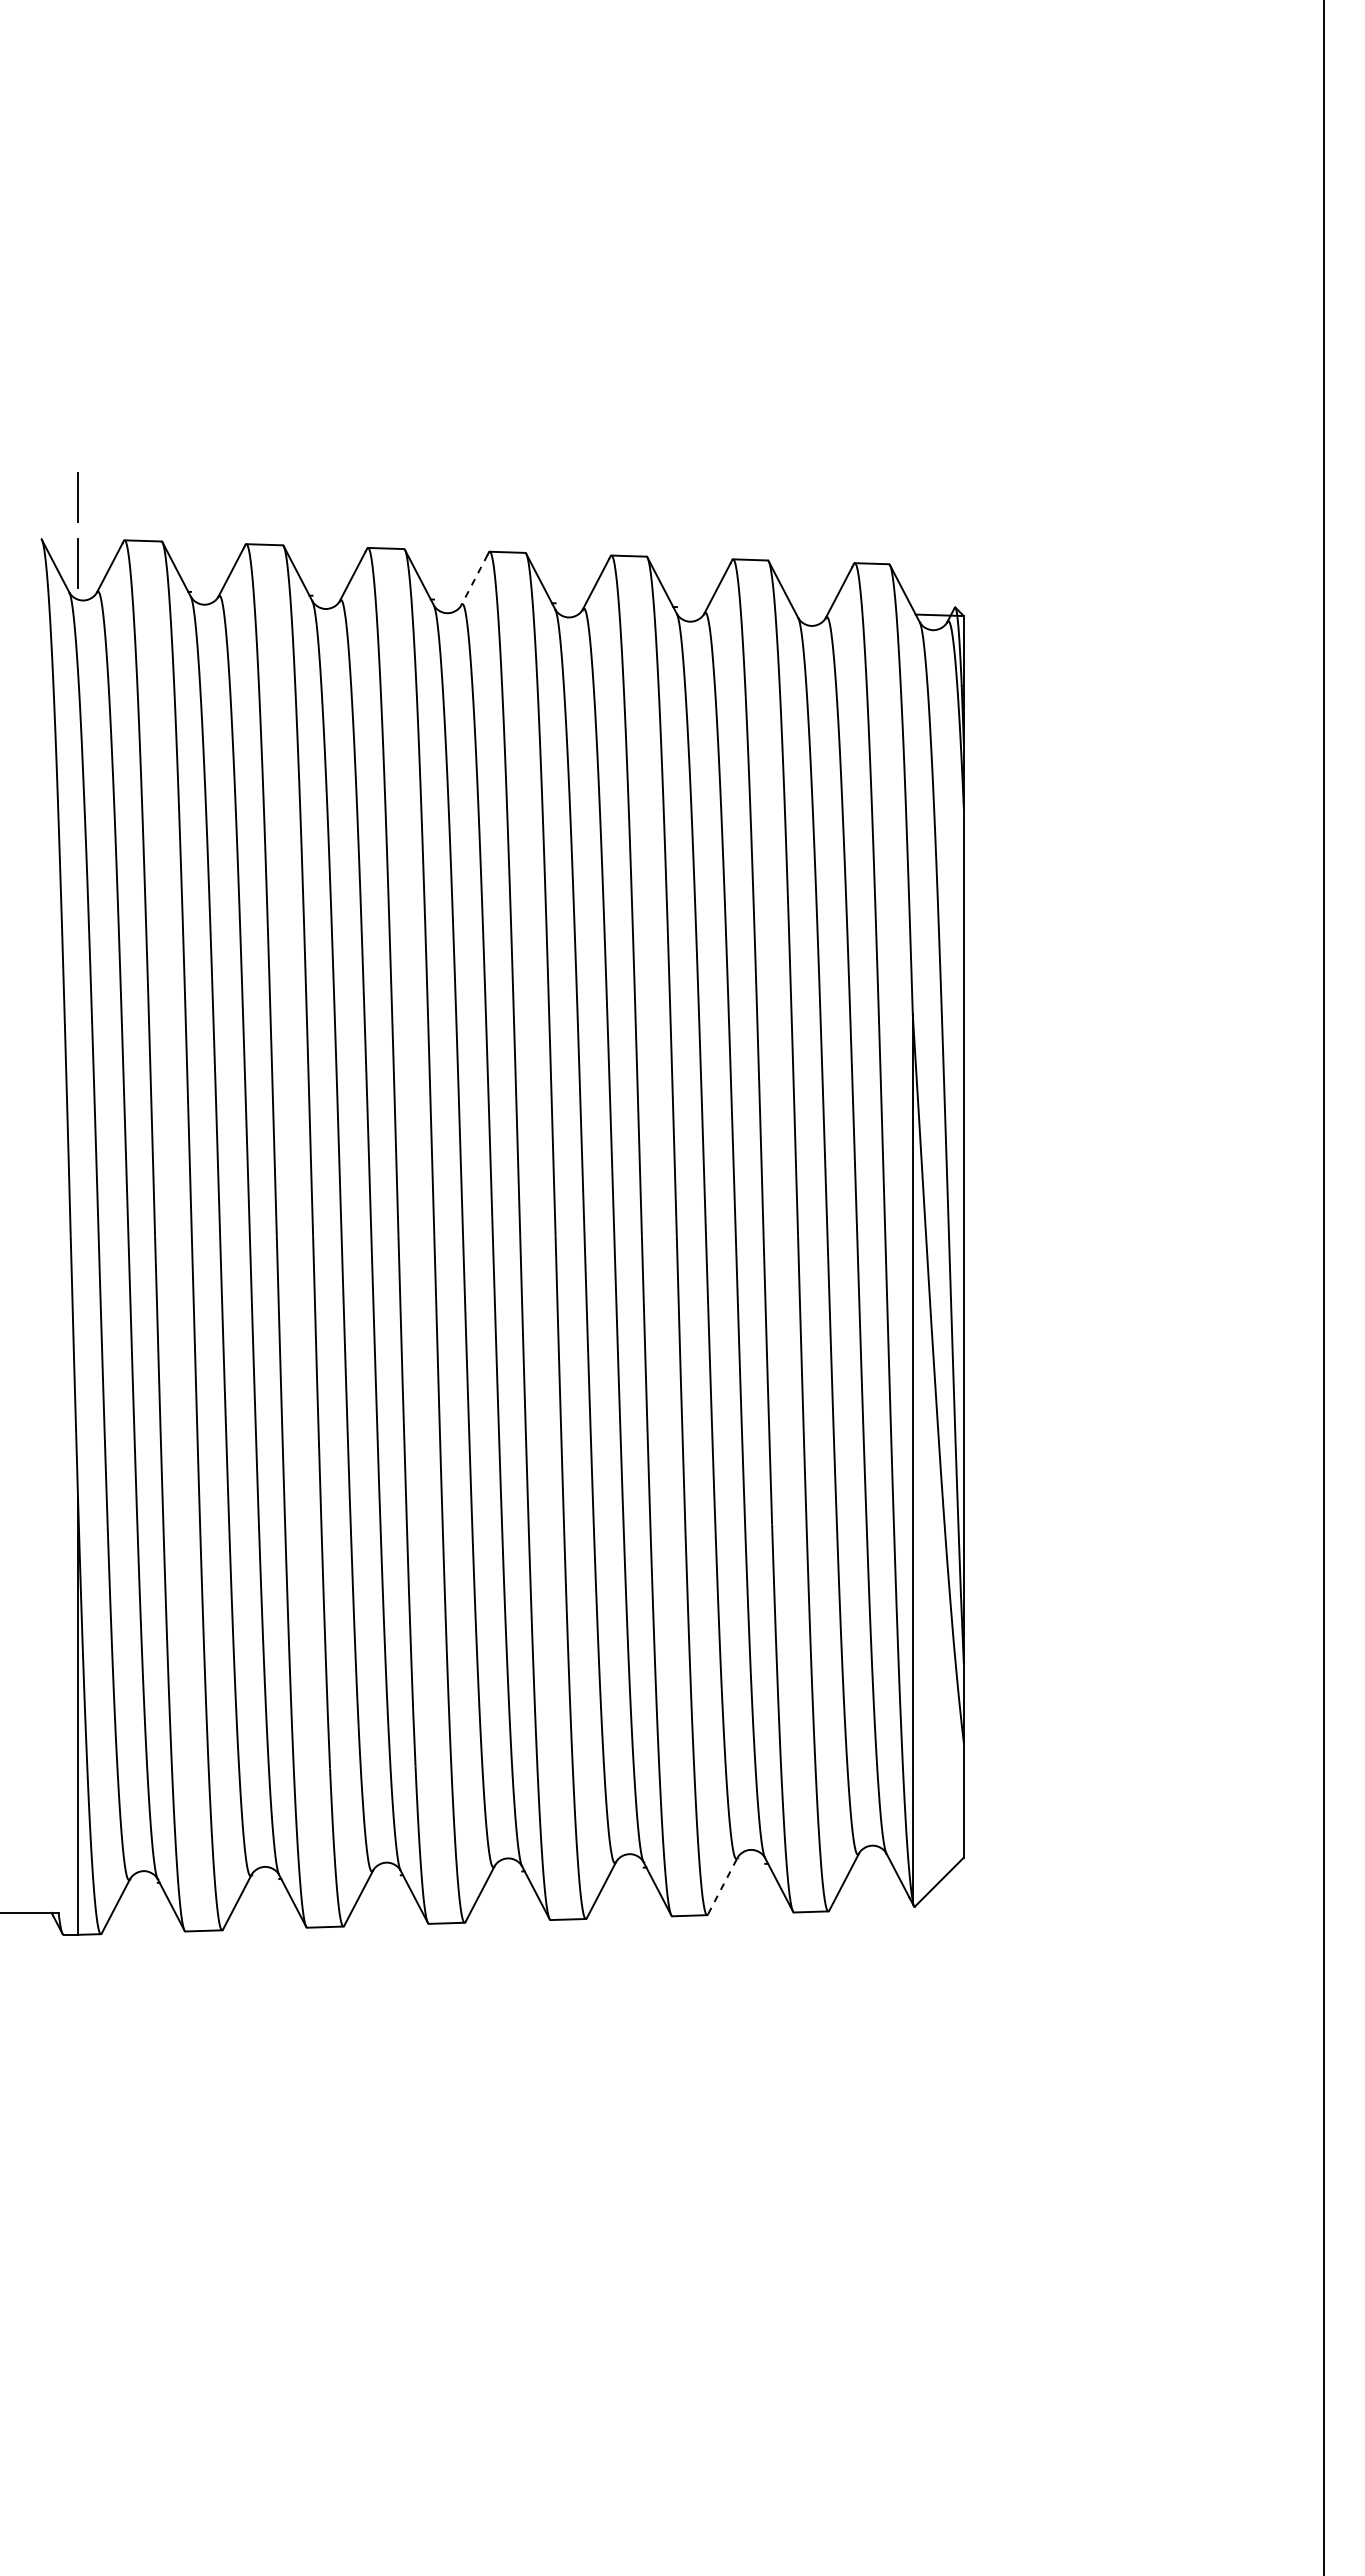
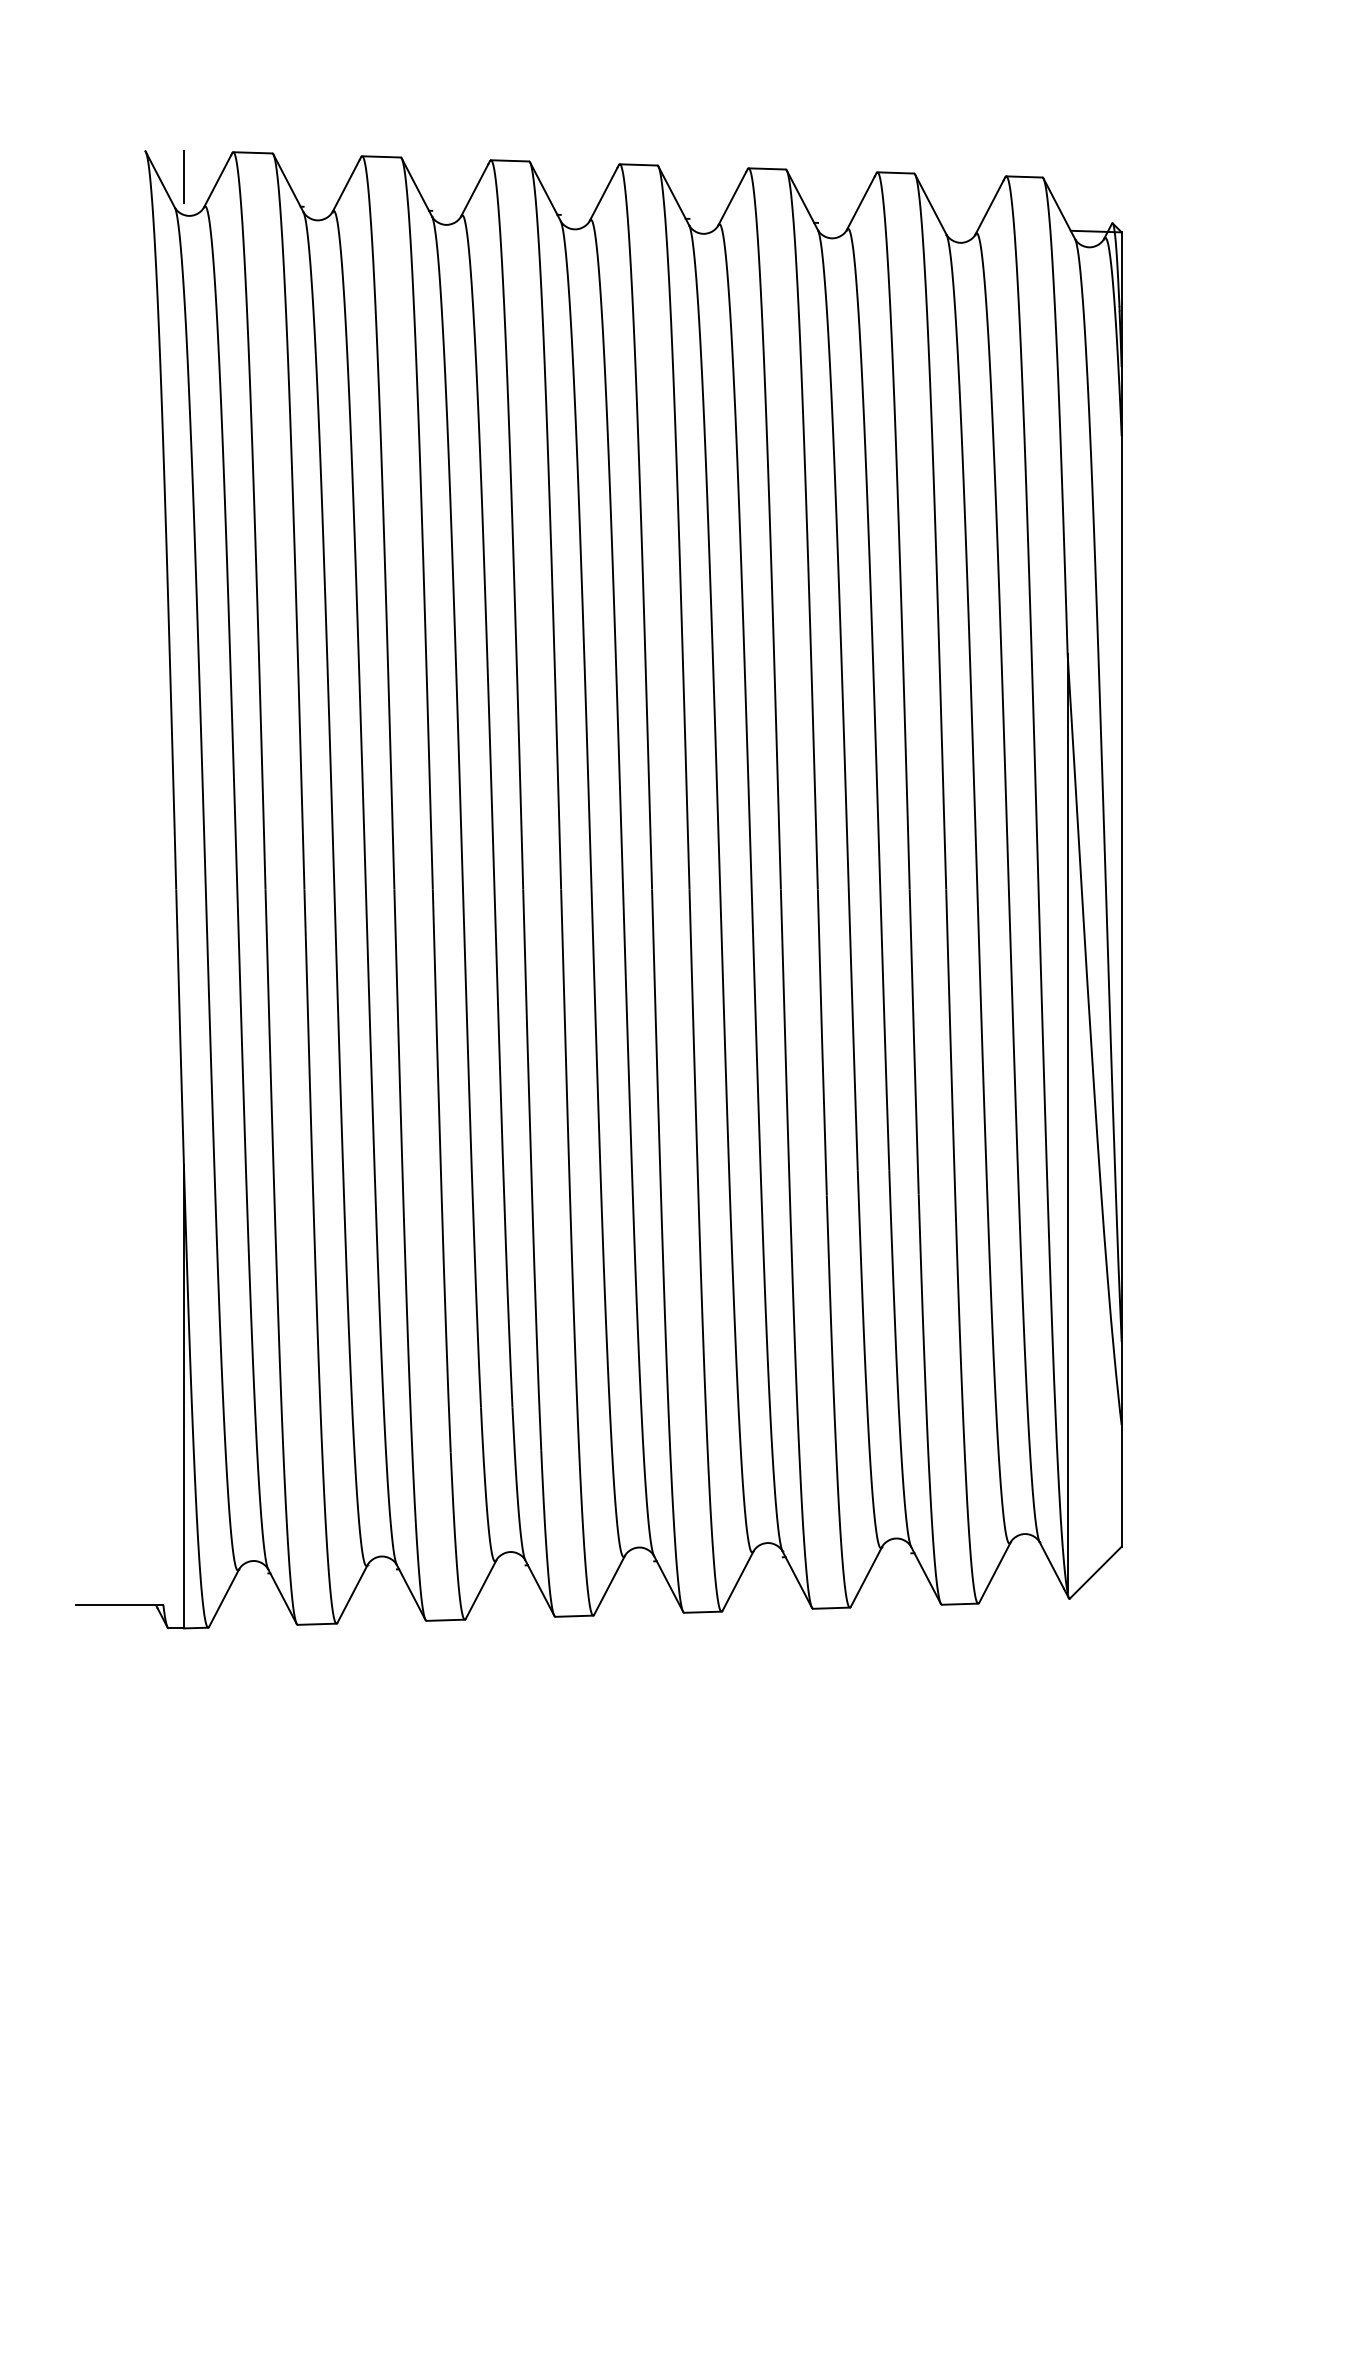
line: (77, 497) -> (183, 106), removed
line: (474, 580) -> (603, 194), dashed -> solid
line: (722, 1886) -> (866, 1577), dashed -> solid

